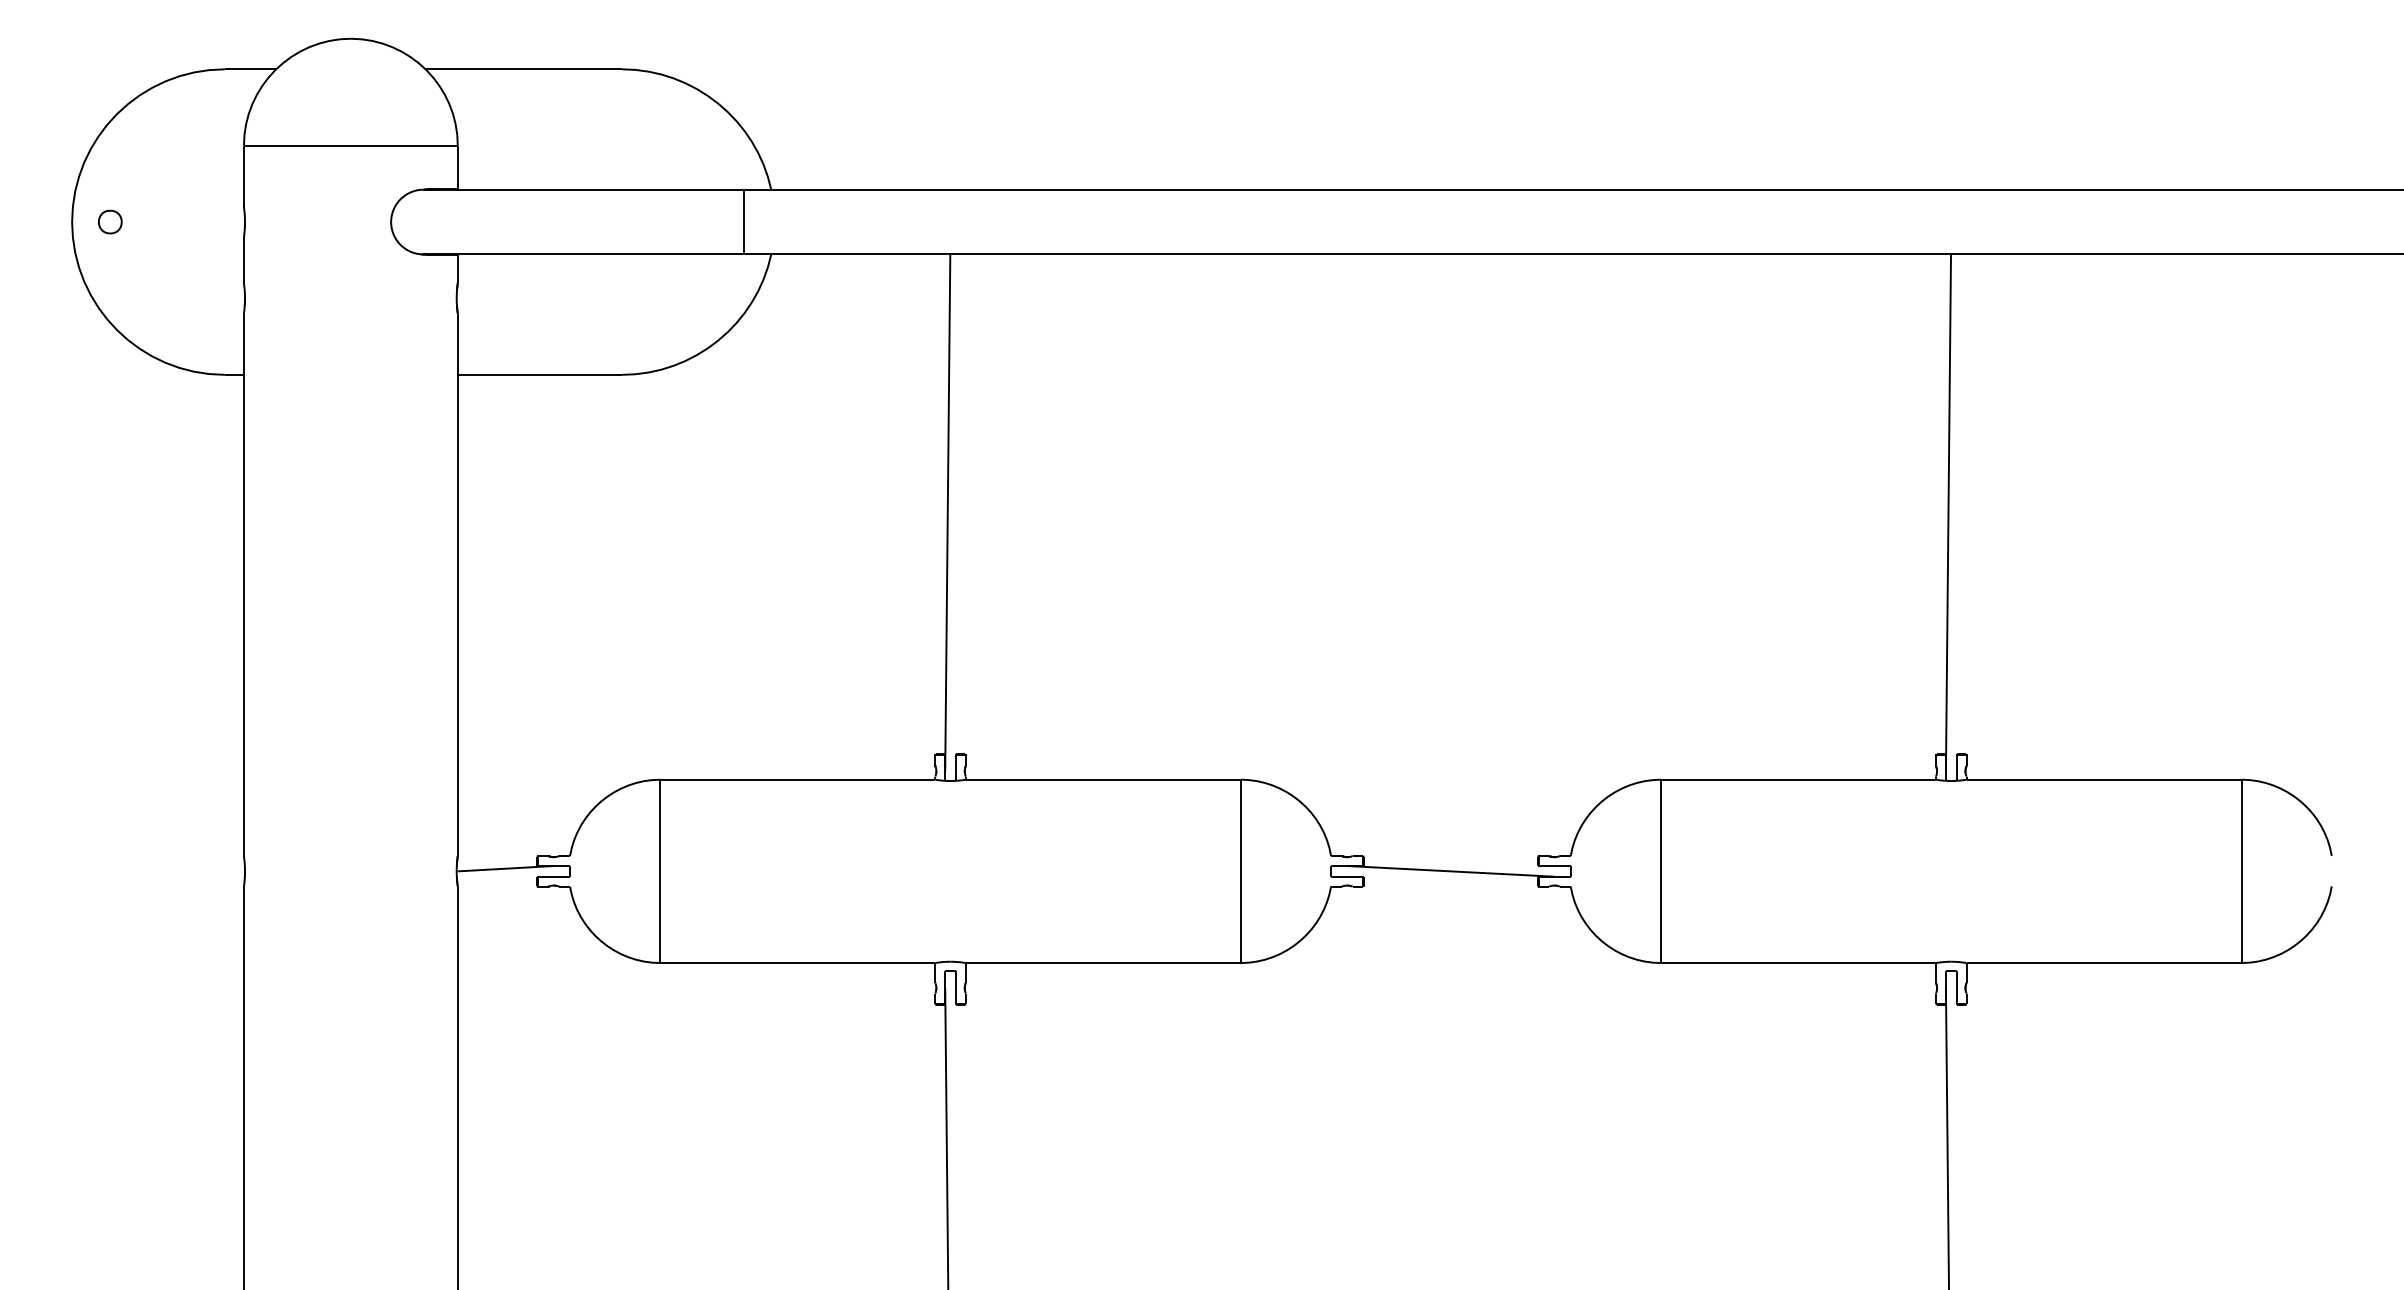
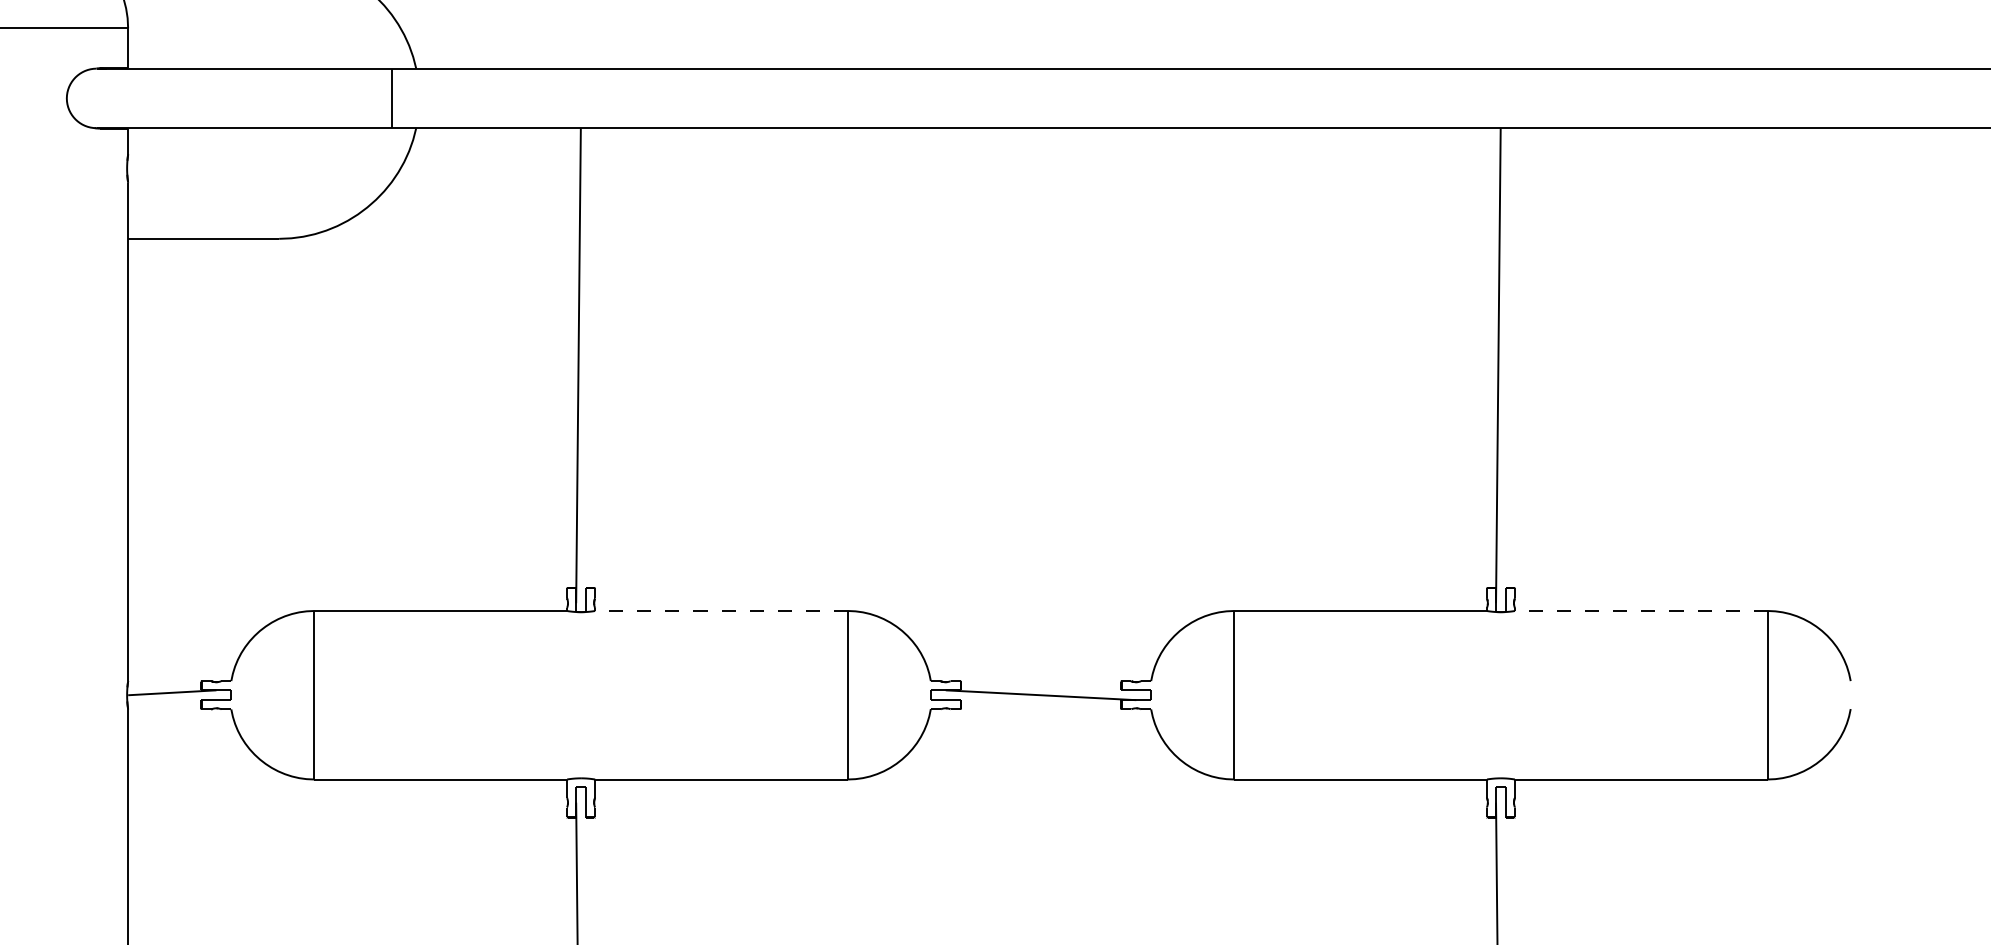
line: (1103, 779) -> (721, 610), solid -> dashed
line: (2104, 779) -> (1641, 610), solid -> dashed

